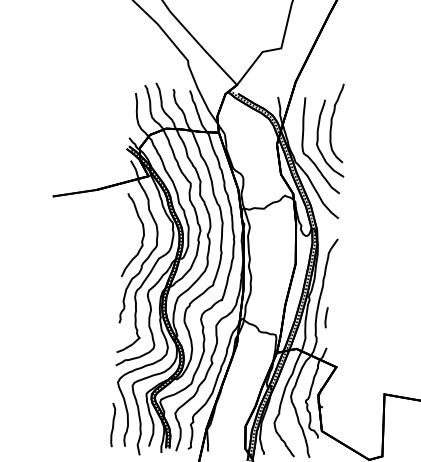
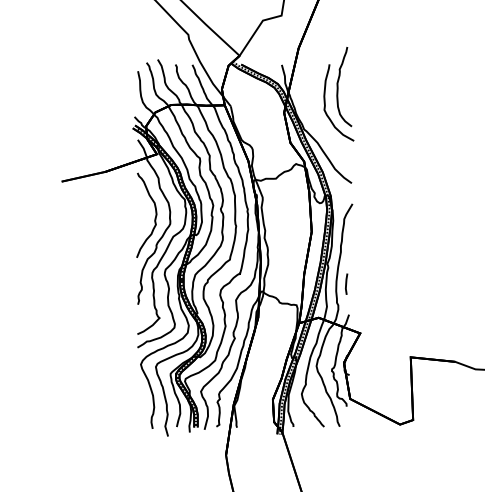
curve: (309, 156) -> (317, 122), removed
curve: (112, 424) -> (138, 407), removed

